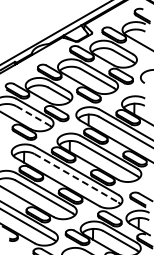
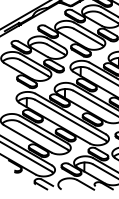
line: (33, 115) -> (34, 67), dashed -> solid
line: (76, 178) -> (70, 120), dashed -> solid

